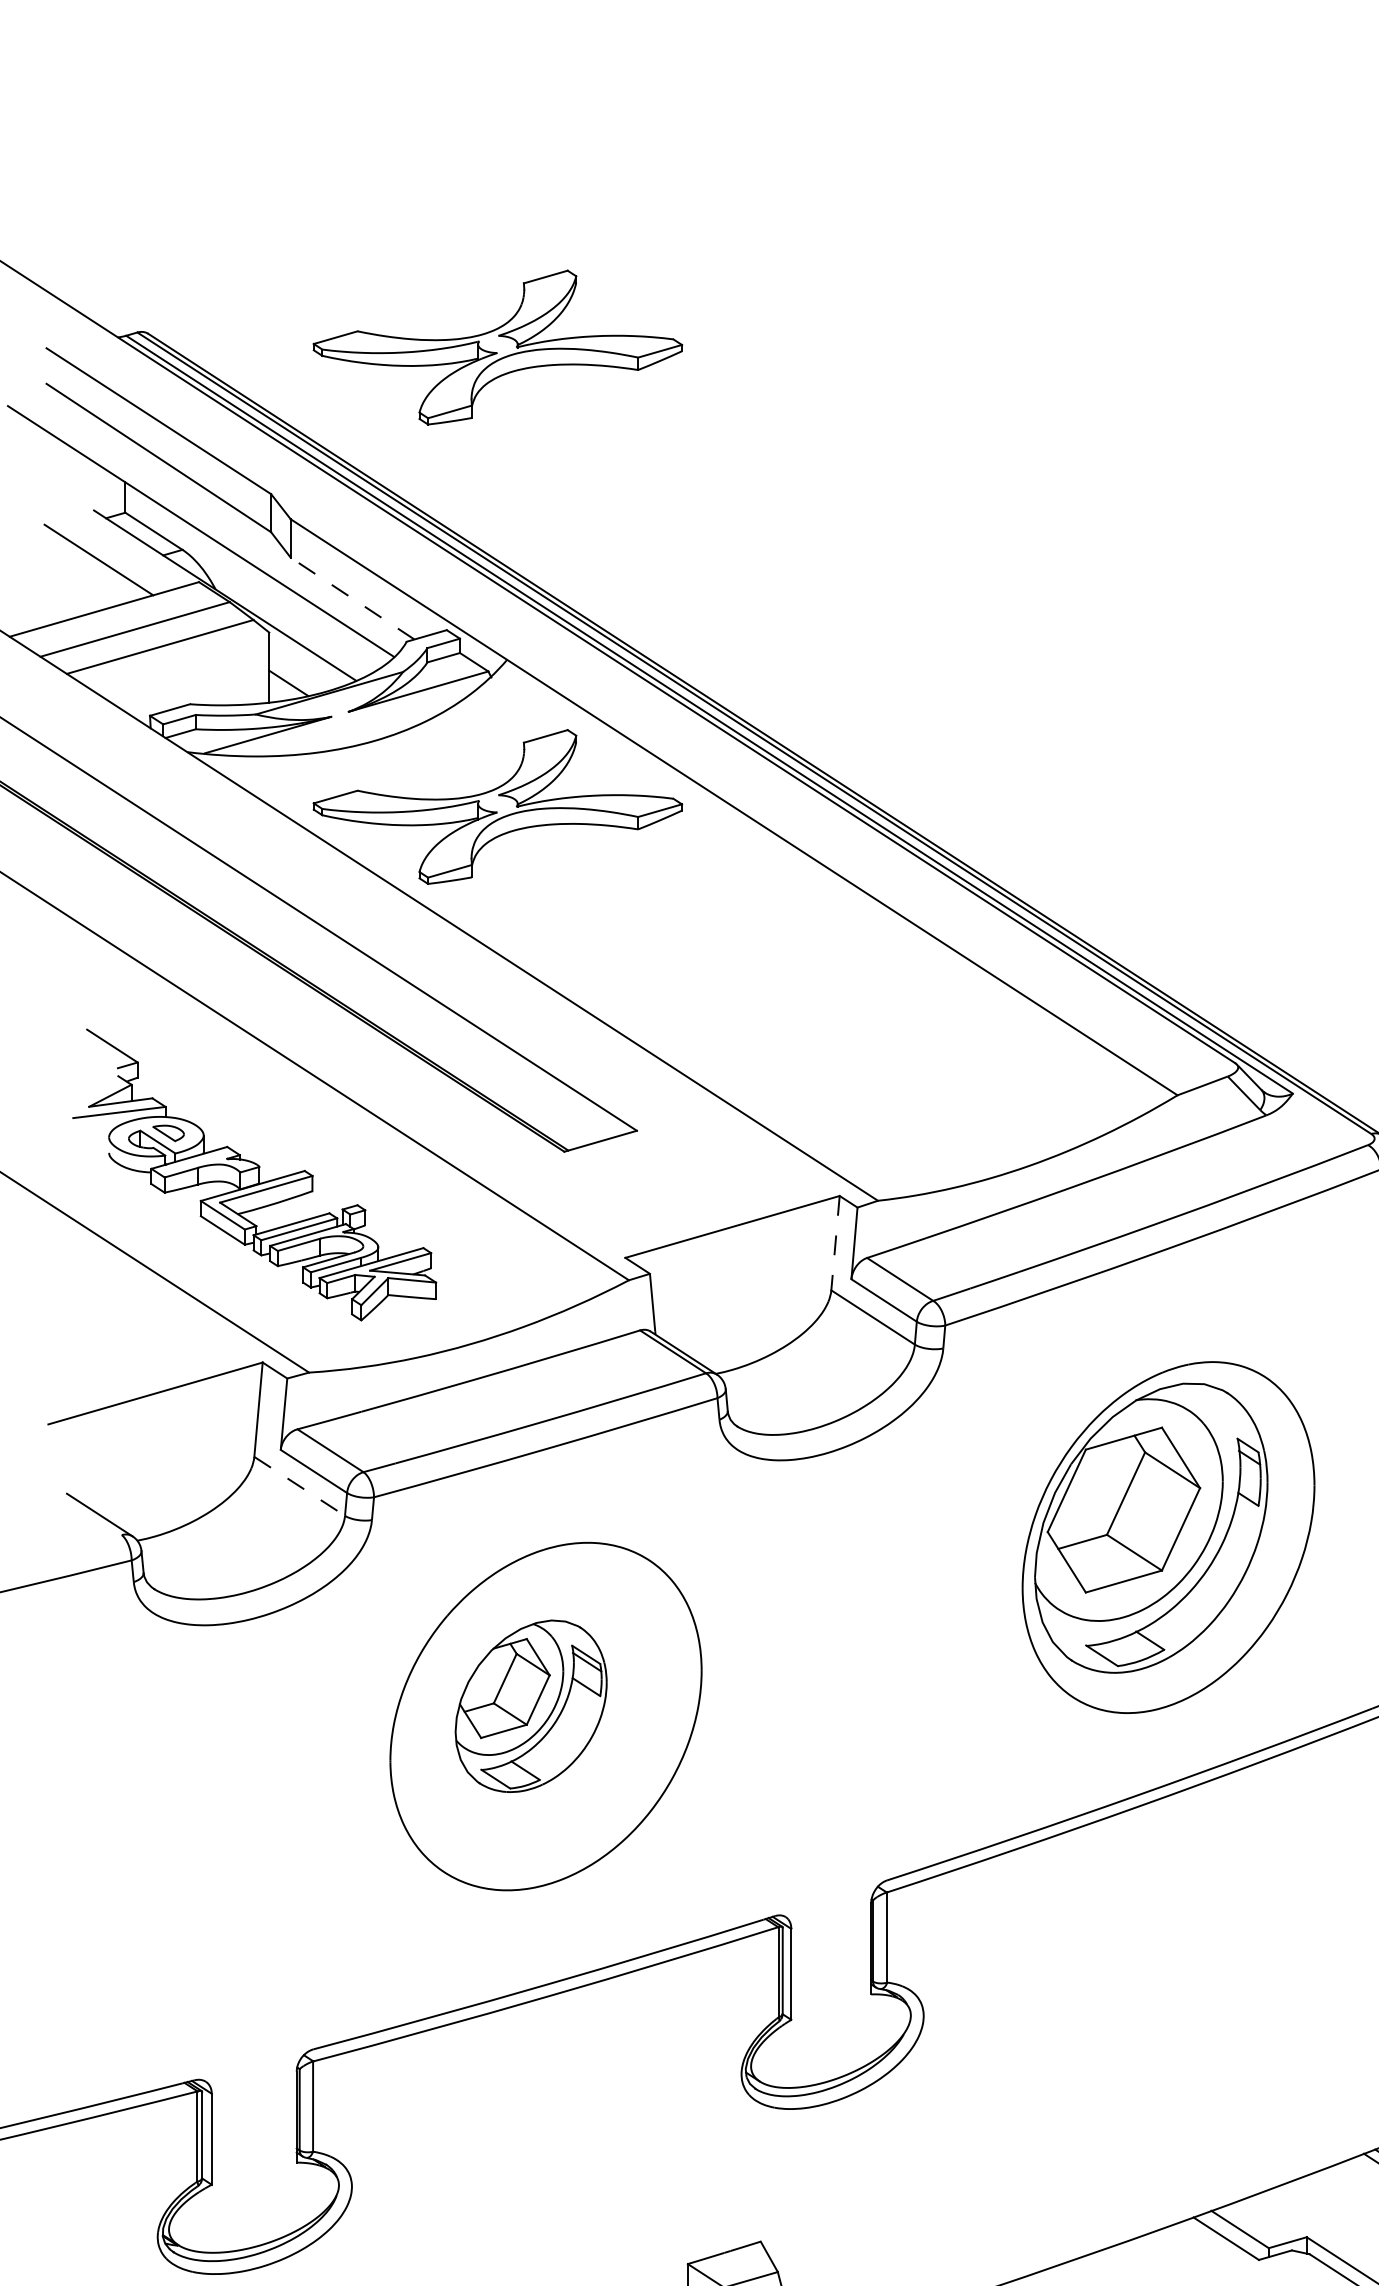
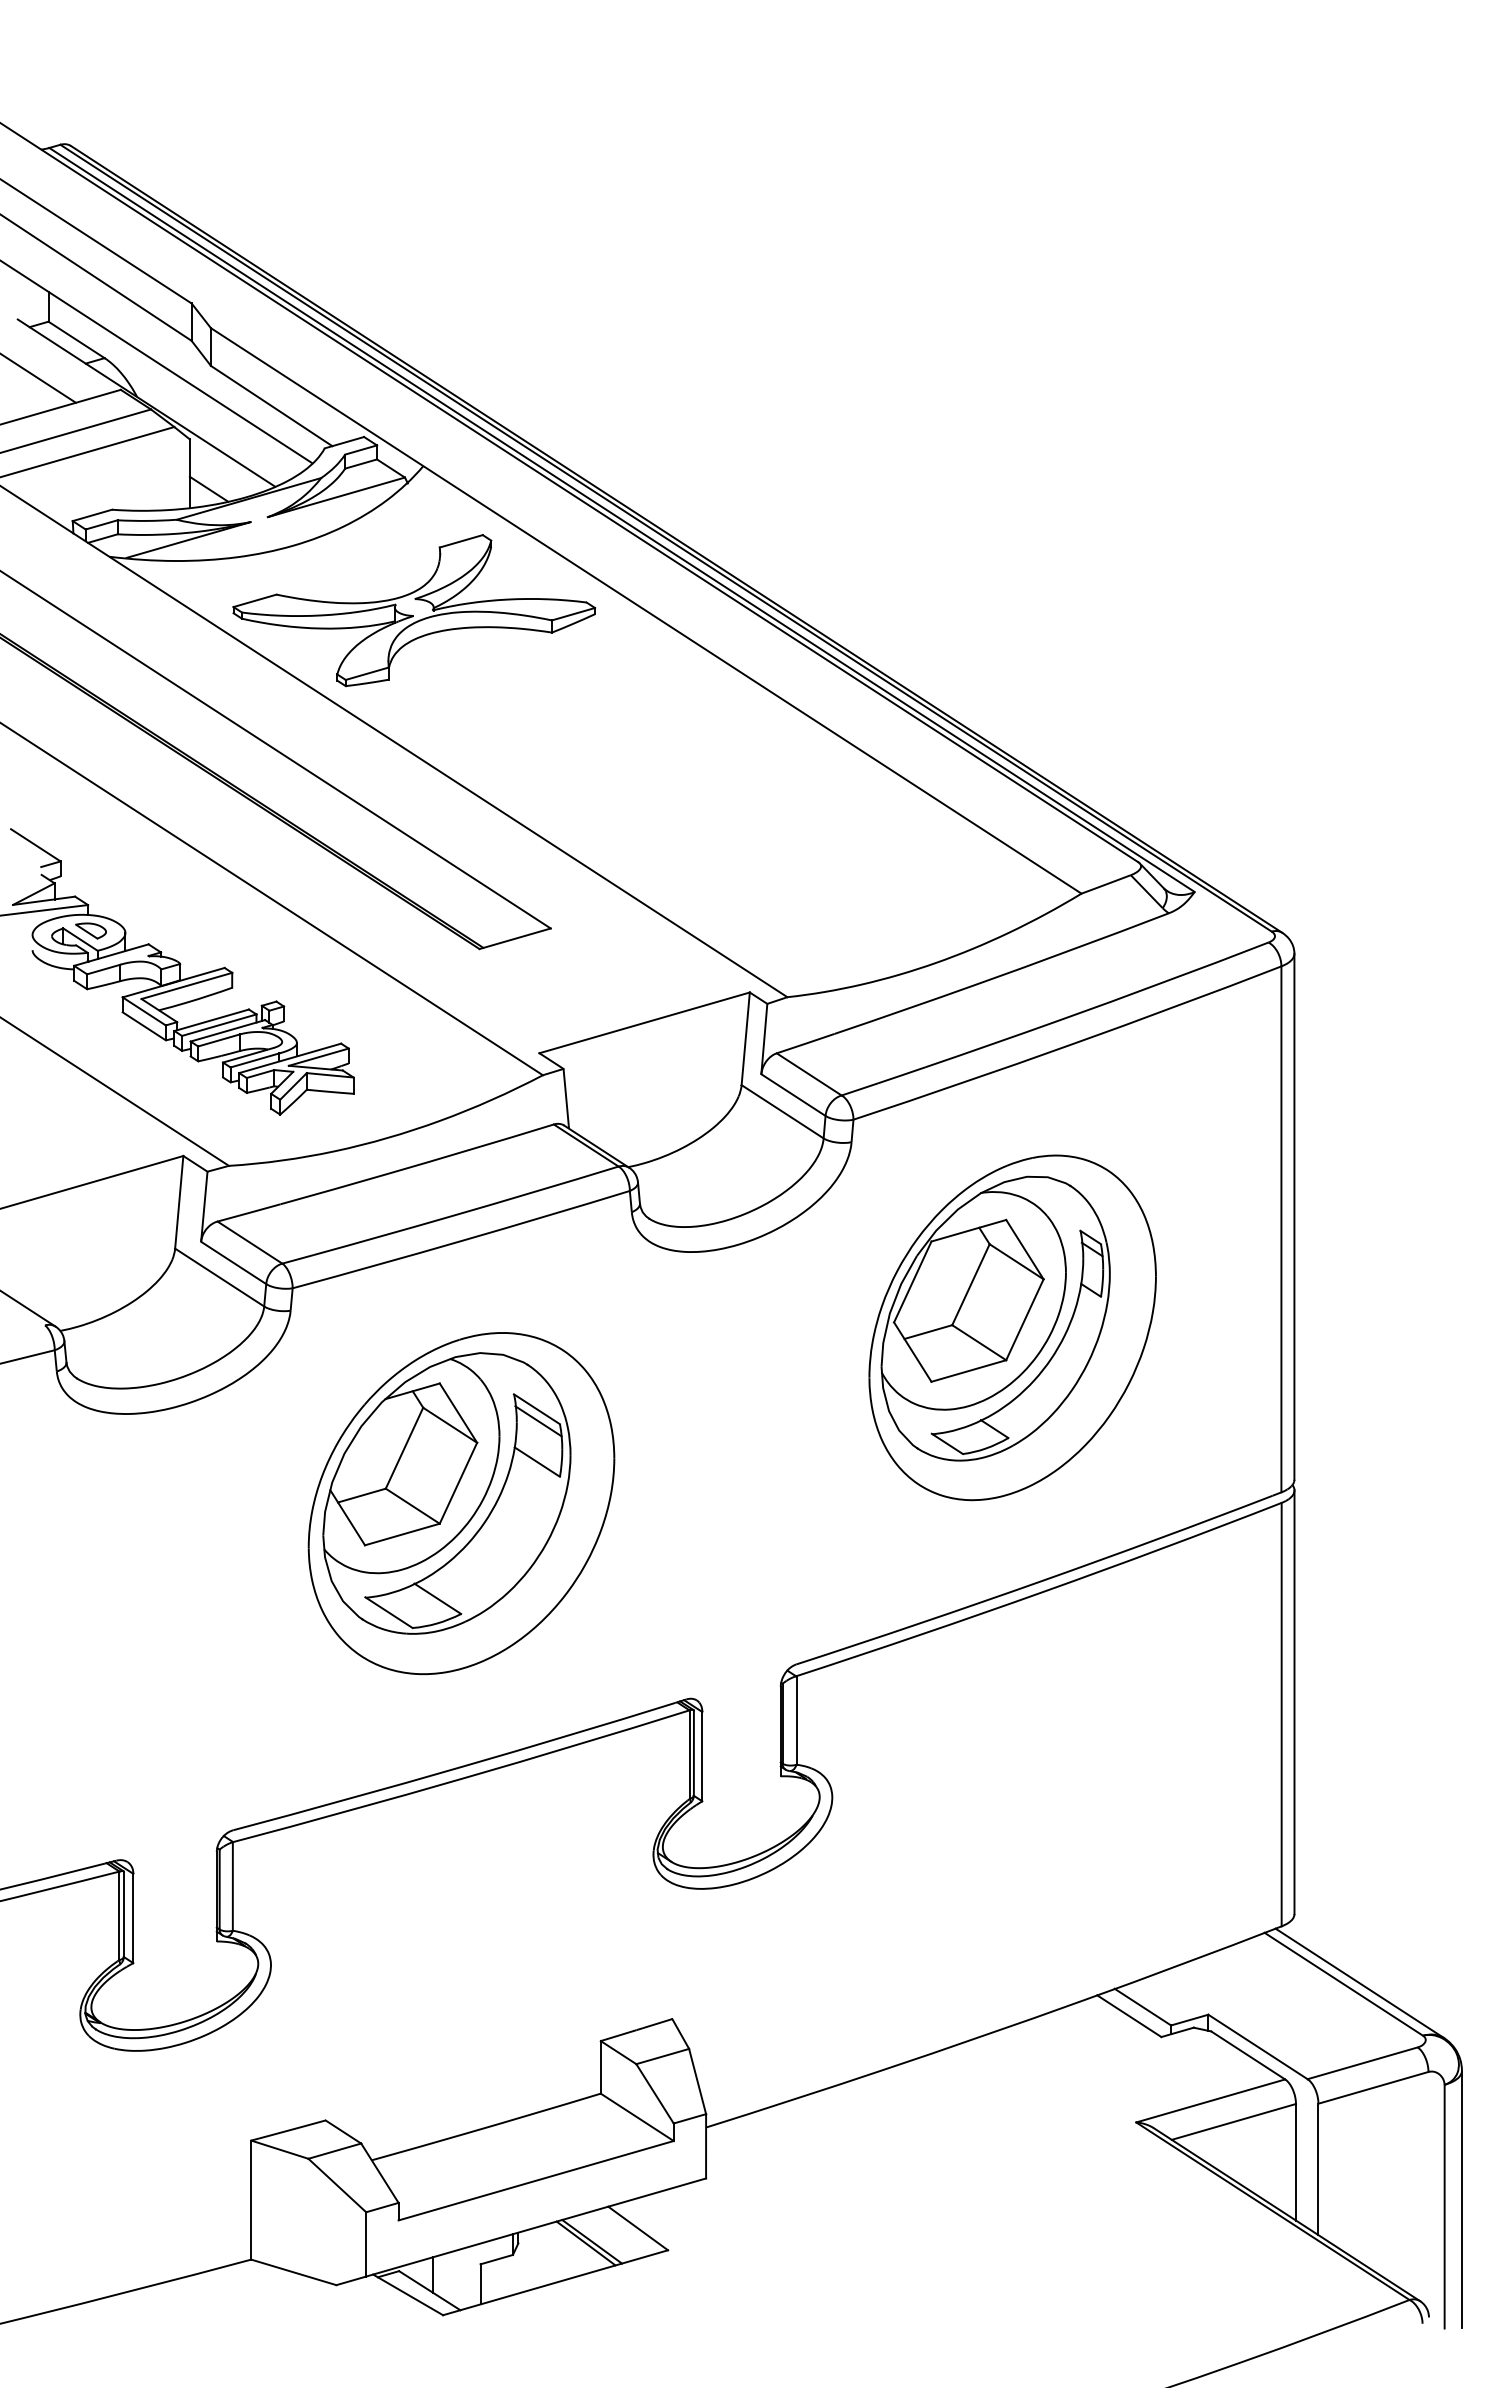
part: (498, 347) -> (414, 159), removed
line: (352, 599) -> (271, 406), dashed -> solid
line: (835, 1243) -> (745, 1039), dashed -> solid
line: (300, 1486) -> (220, 1277), dashed -> solid
part: (1168, 1537) -> (1012, 1327), moved
part: (530, 1706) -> (446, 1493), size x1.67

